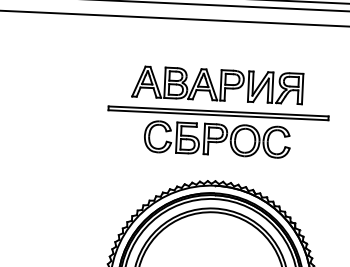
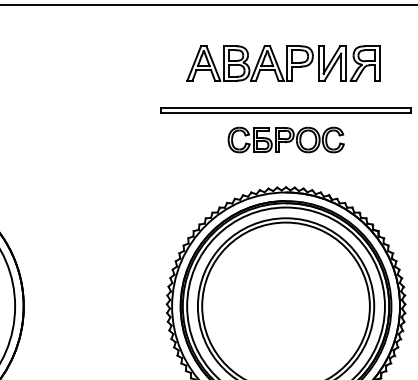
part: (217, 85) -> (283, 63), moved
part: (217, 139) -> (286, 139), size x0.7

